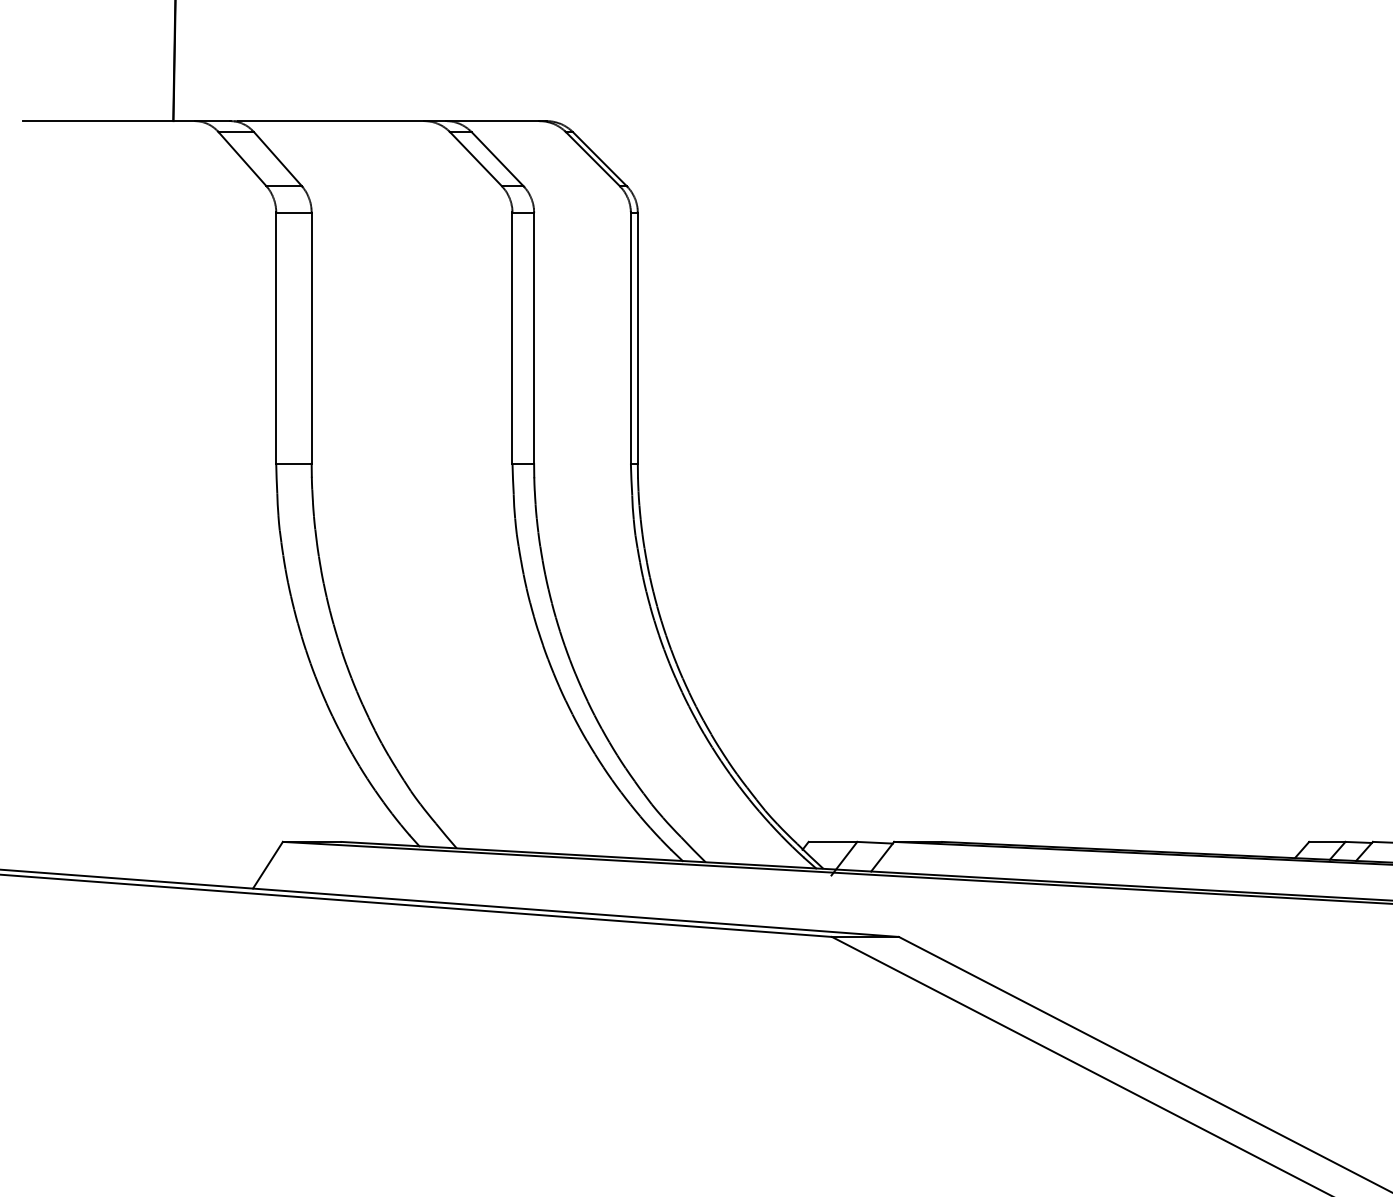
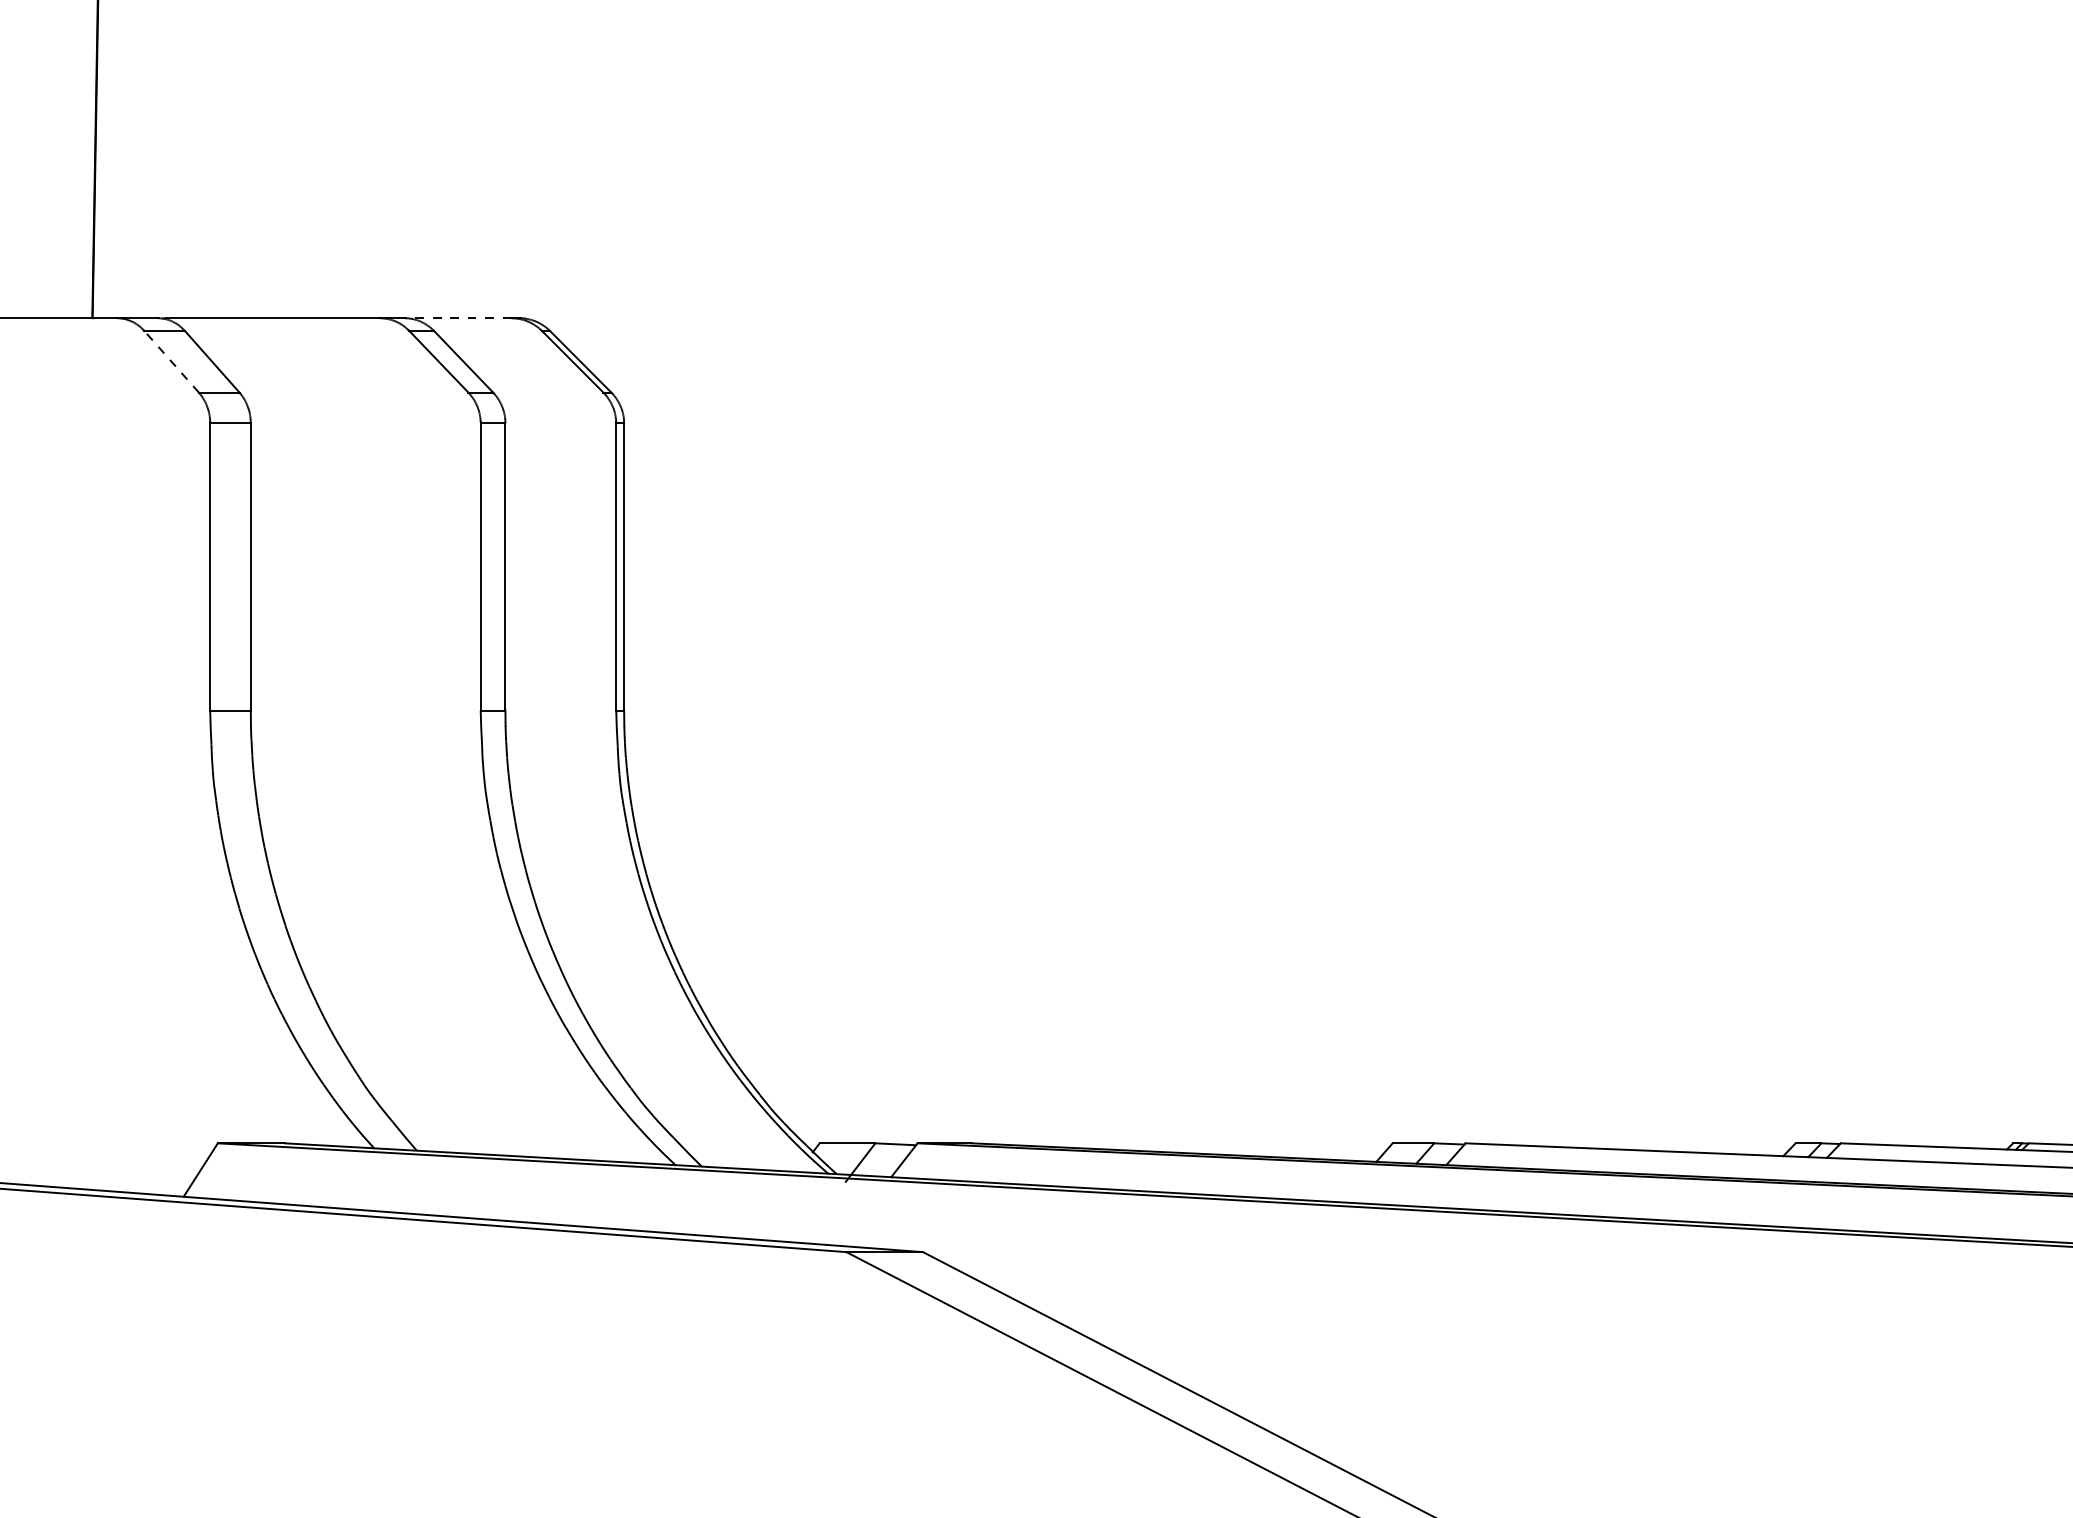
line: (492, 121) -> (457, 318), solid -> dashed
line: (242, 158) -> (171, 361), solid -> dashed

